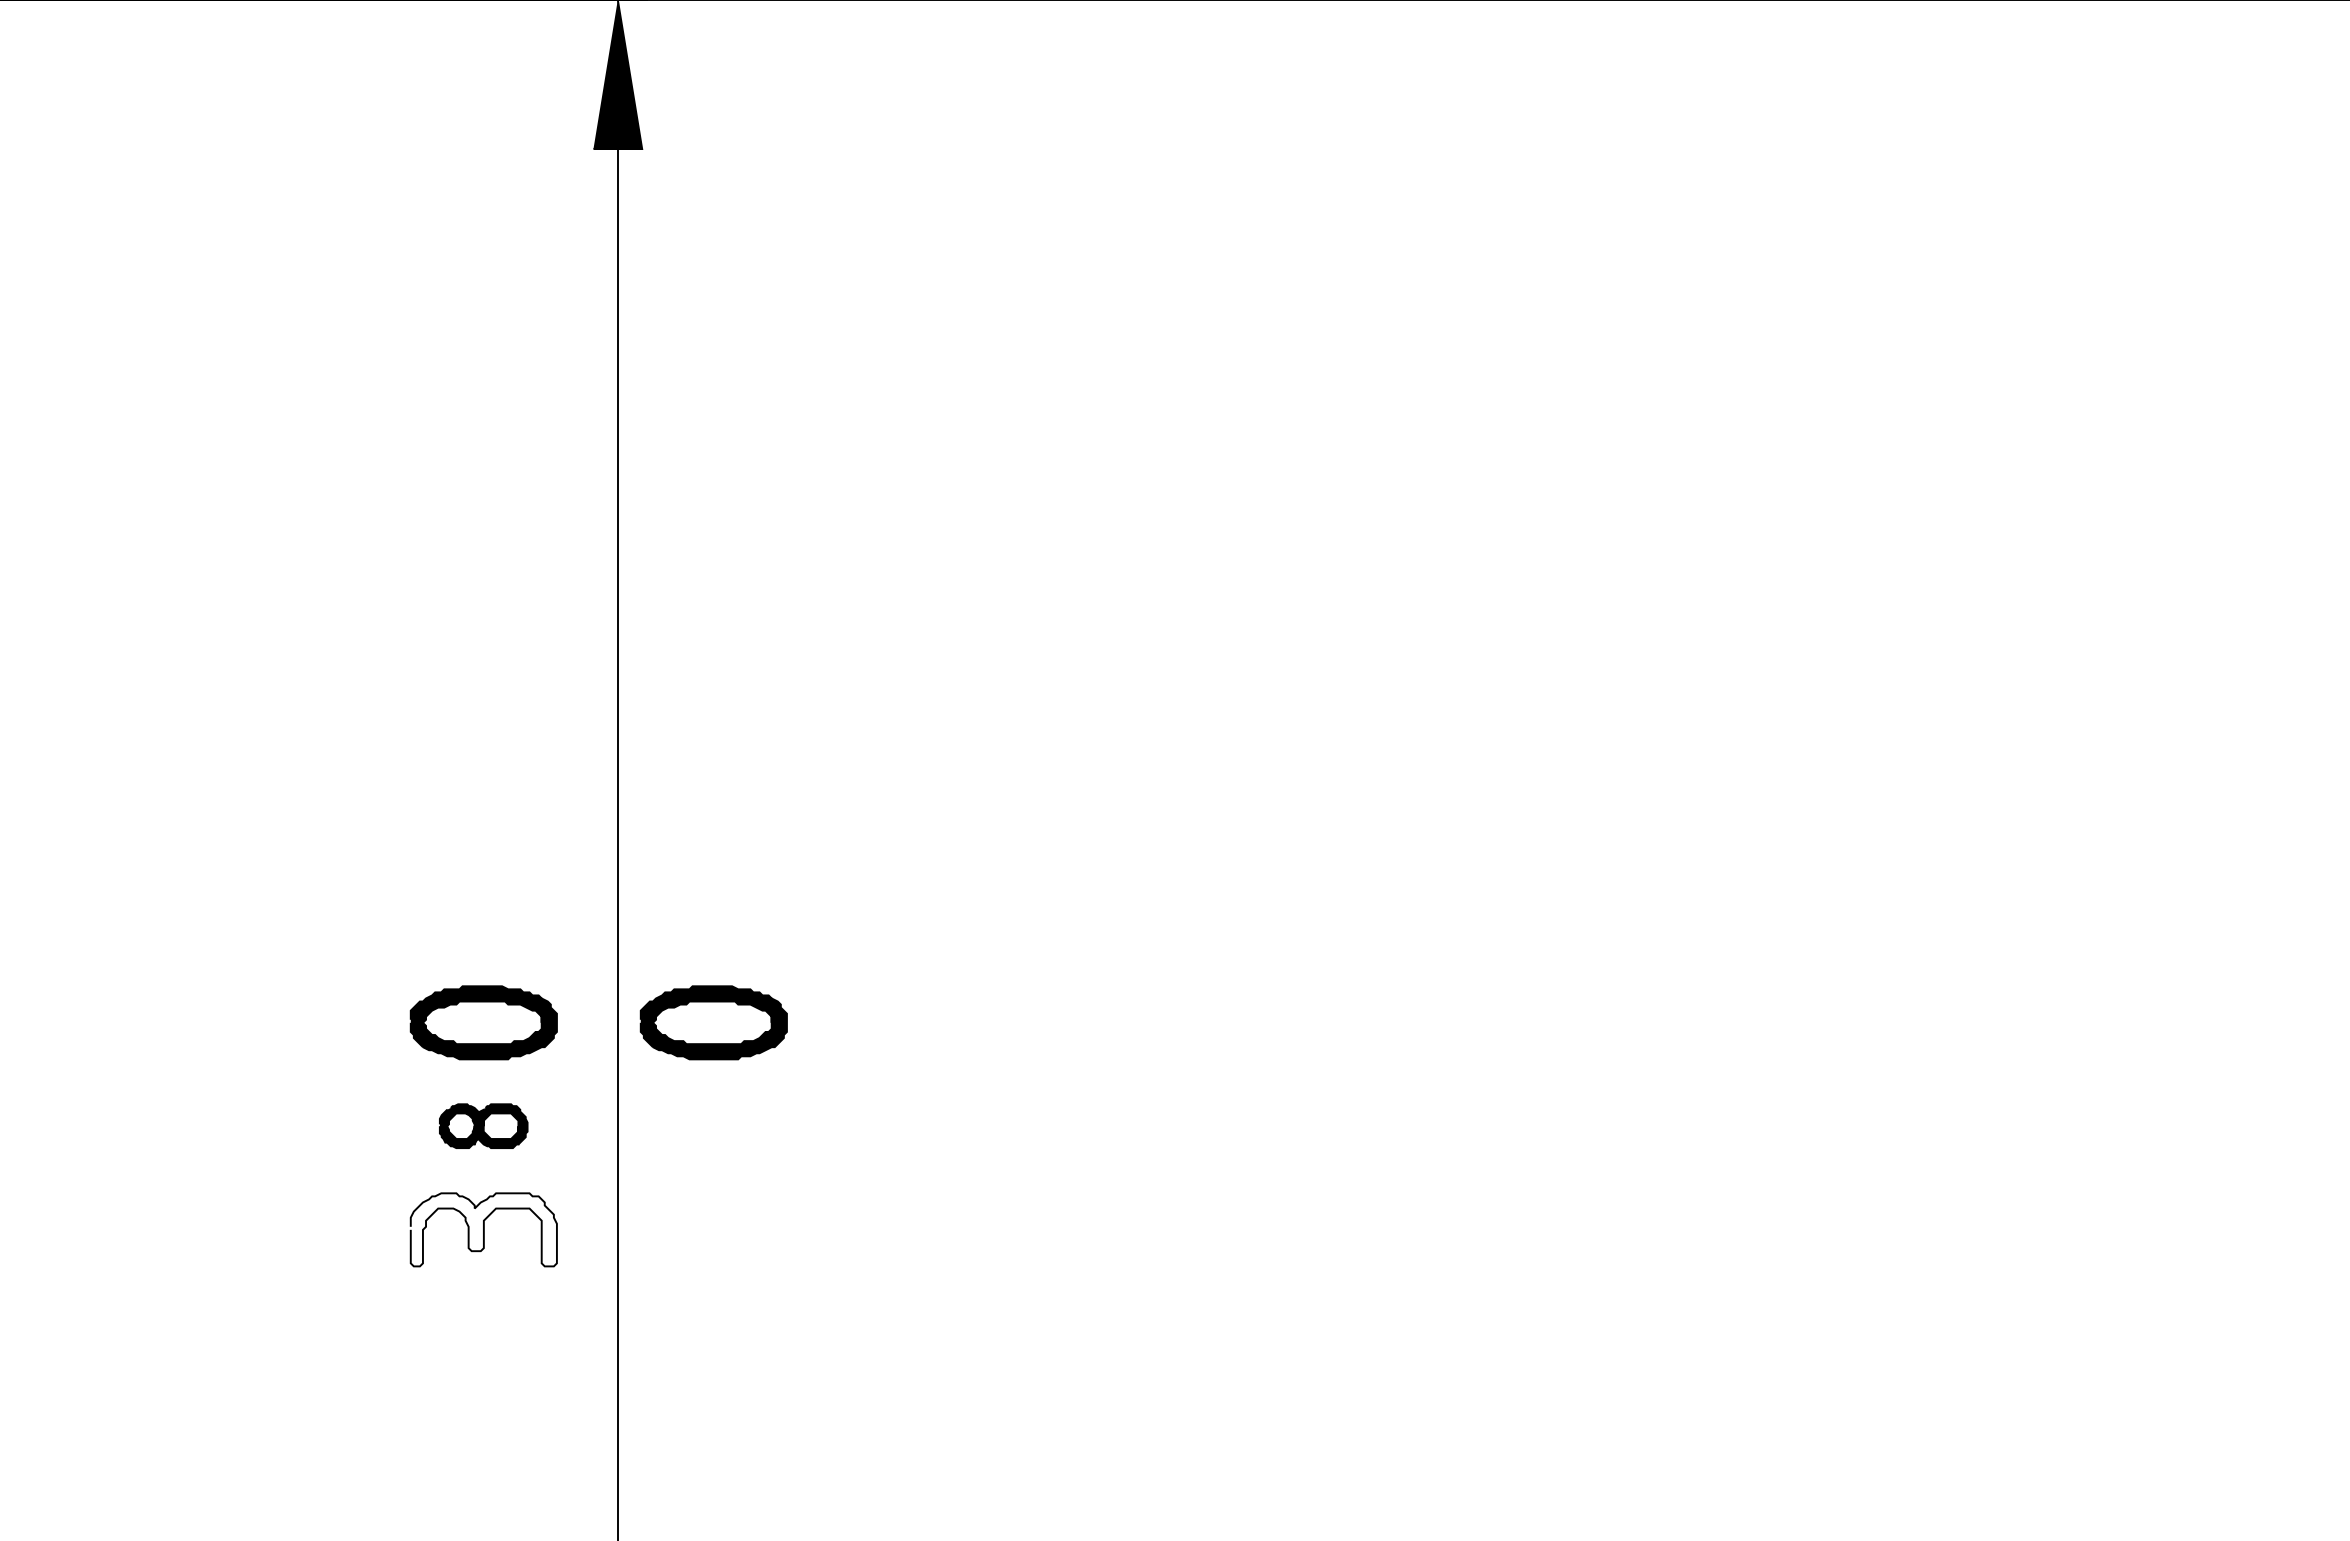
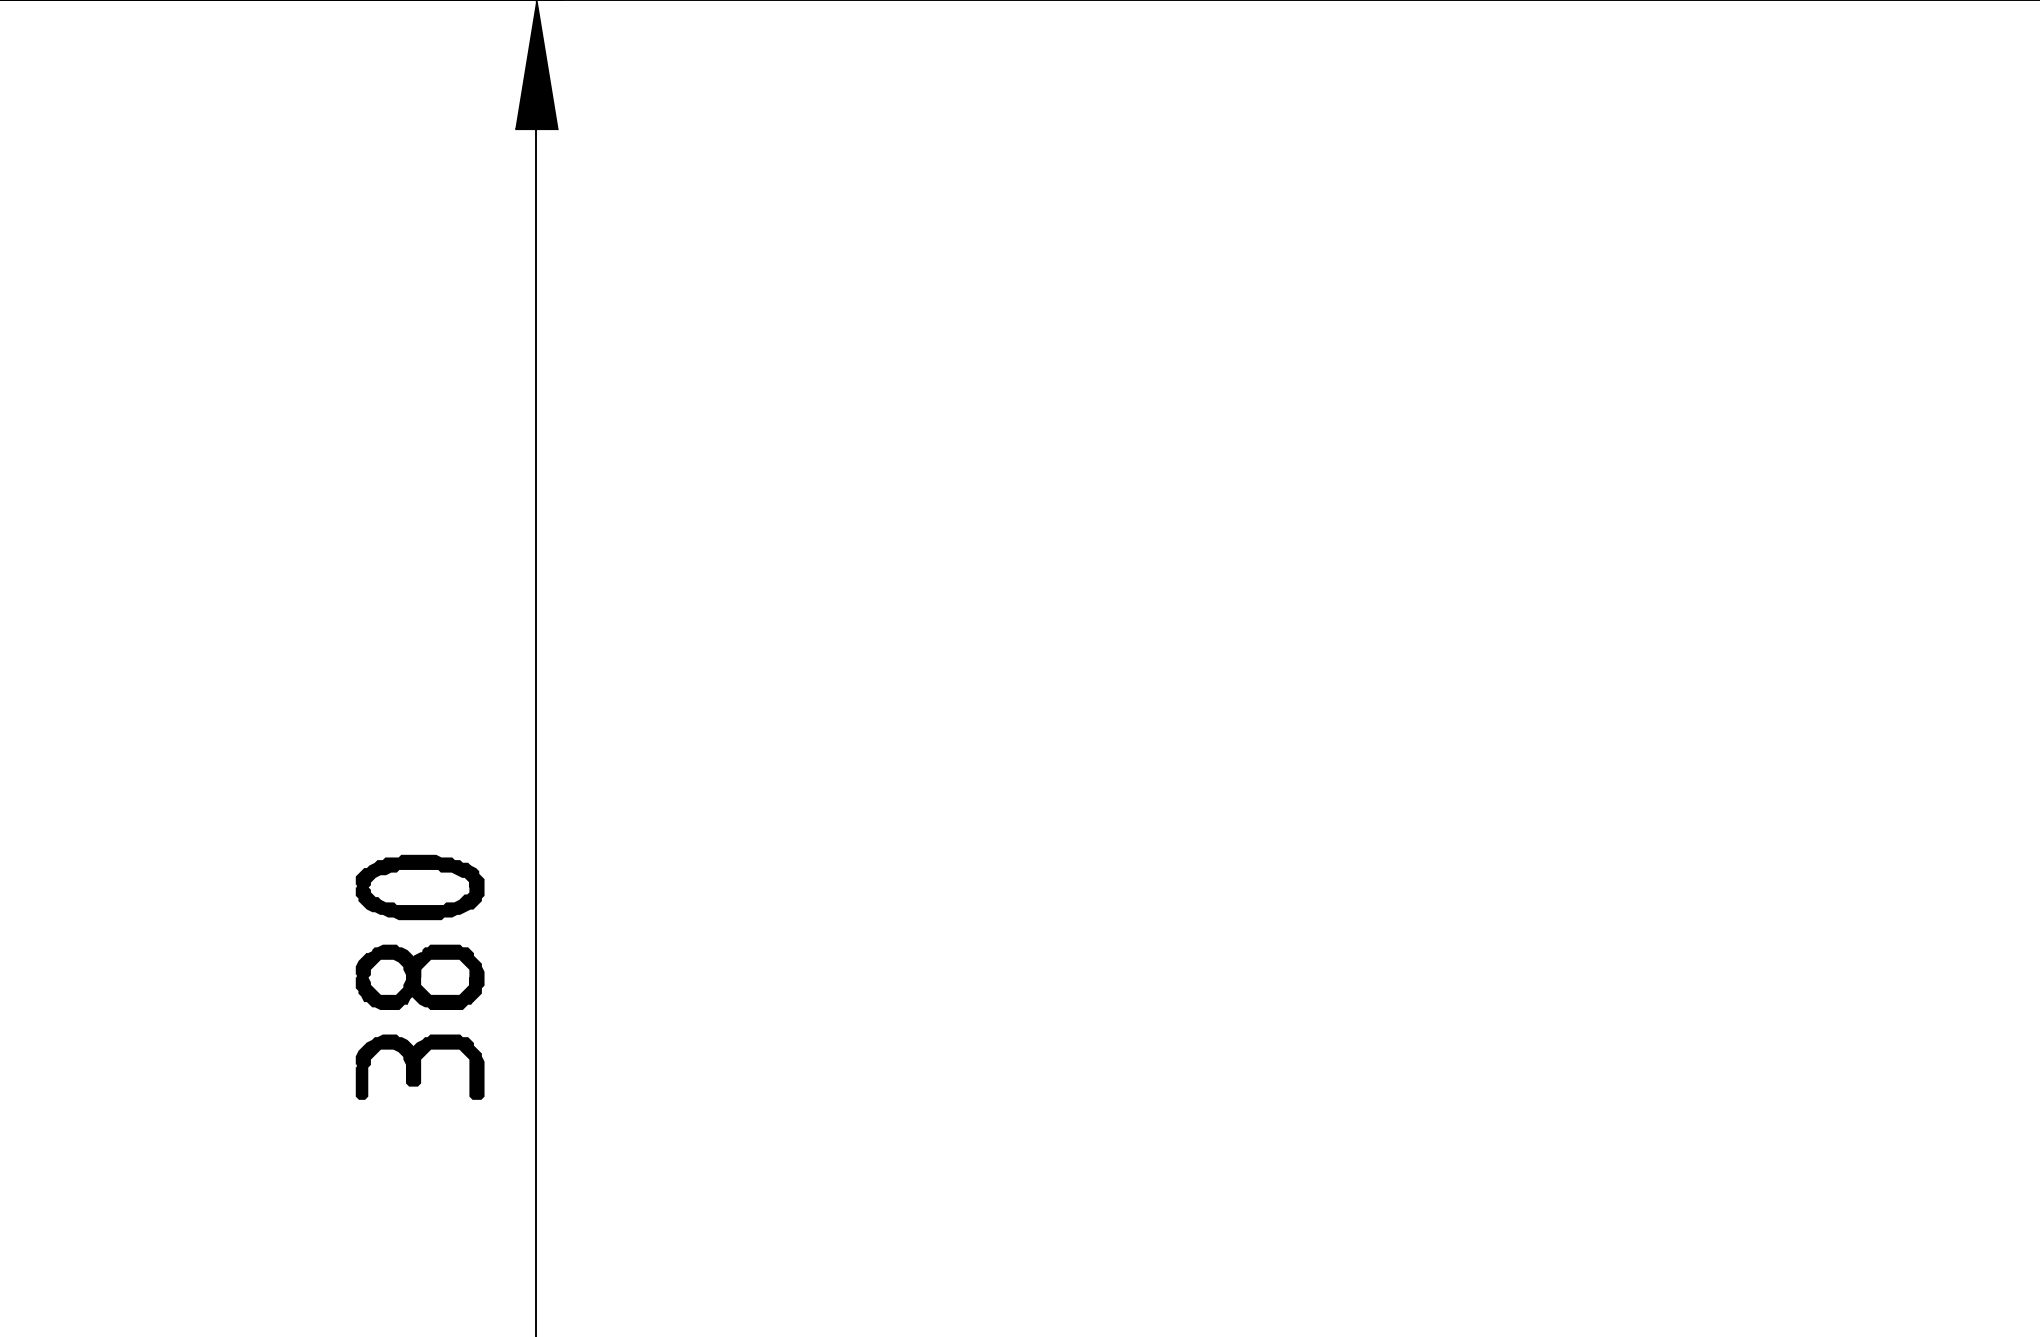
part: (713, 1022) -> (619, 887), removed
part: (483, 1125) -> (419, 976), size x1.67
fill: (483, 1229) -> (419, 1066), added

